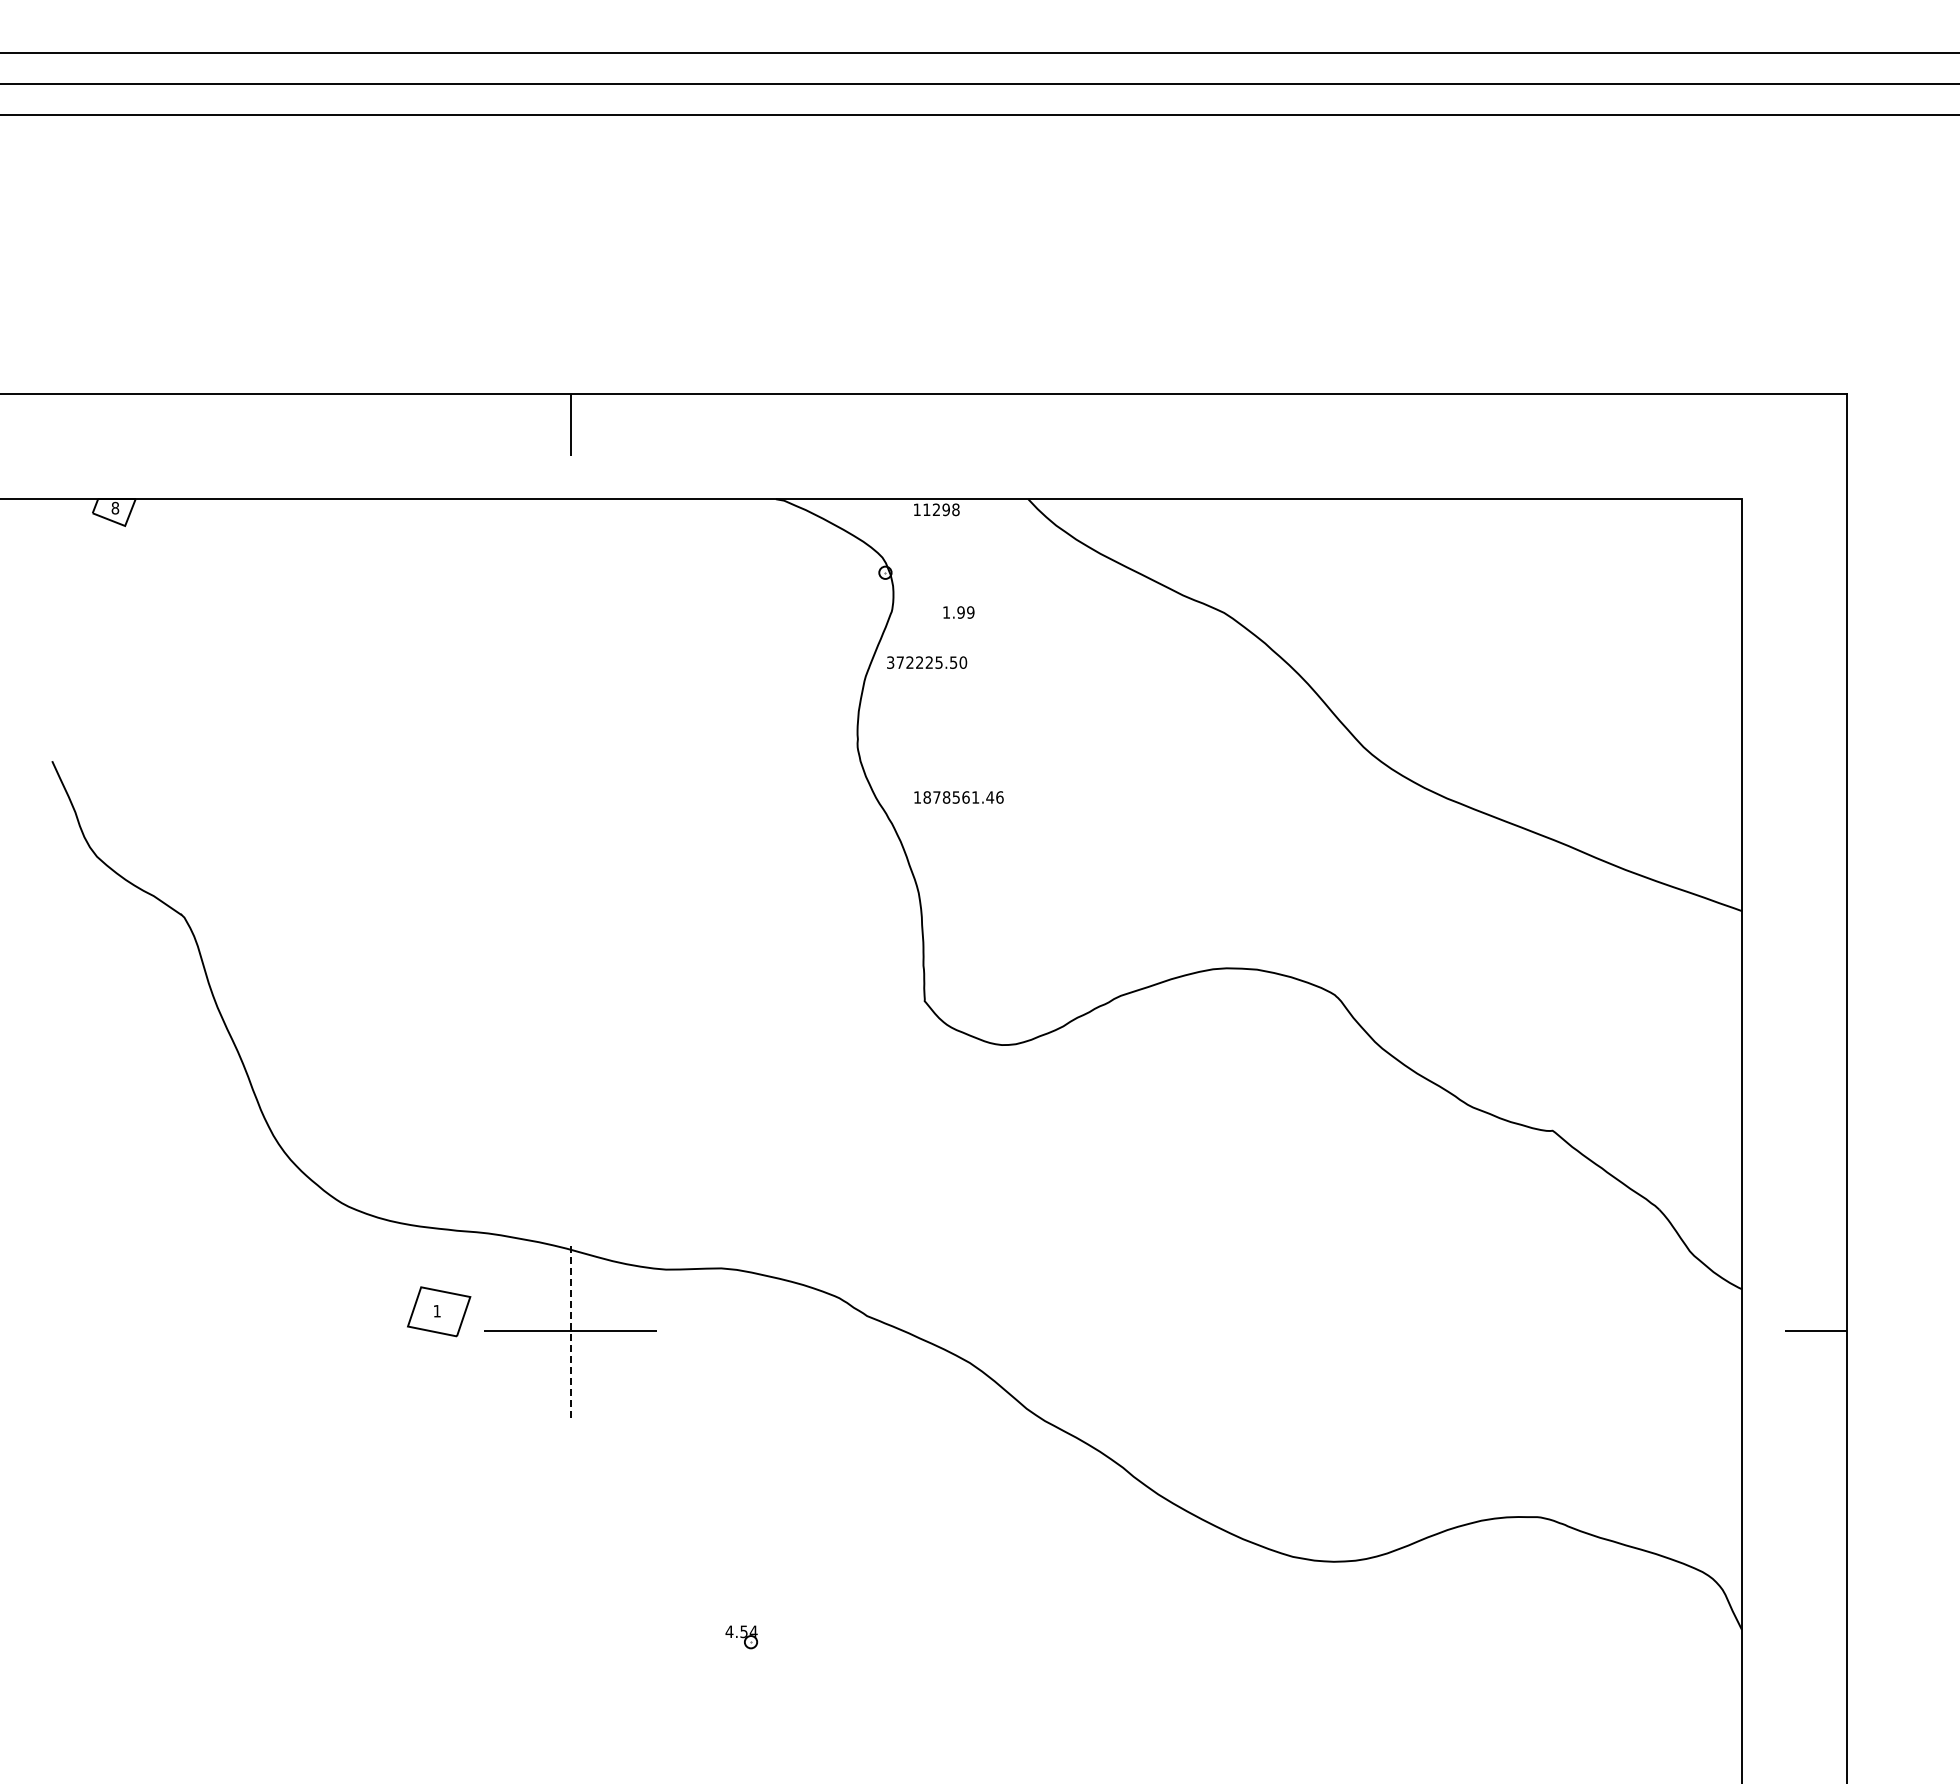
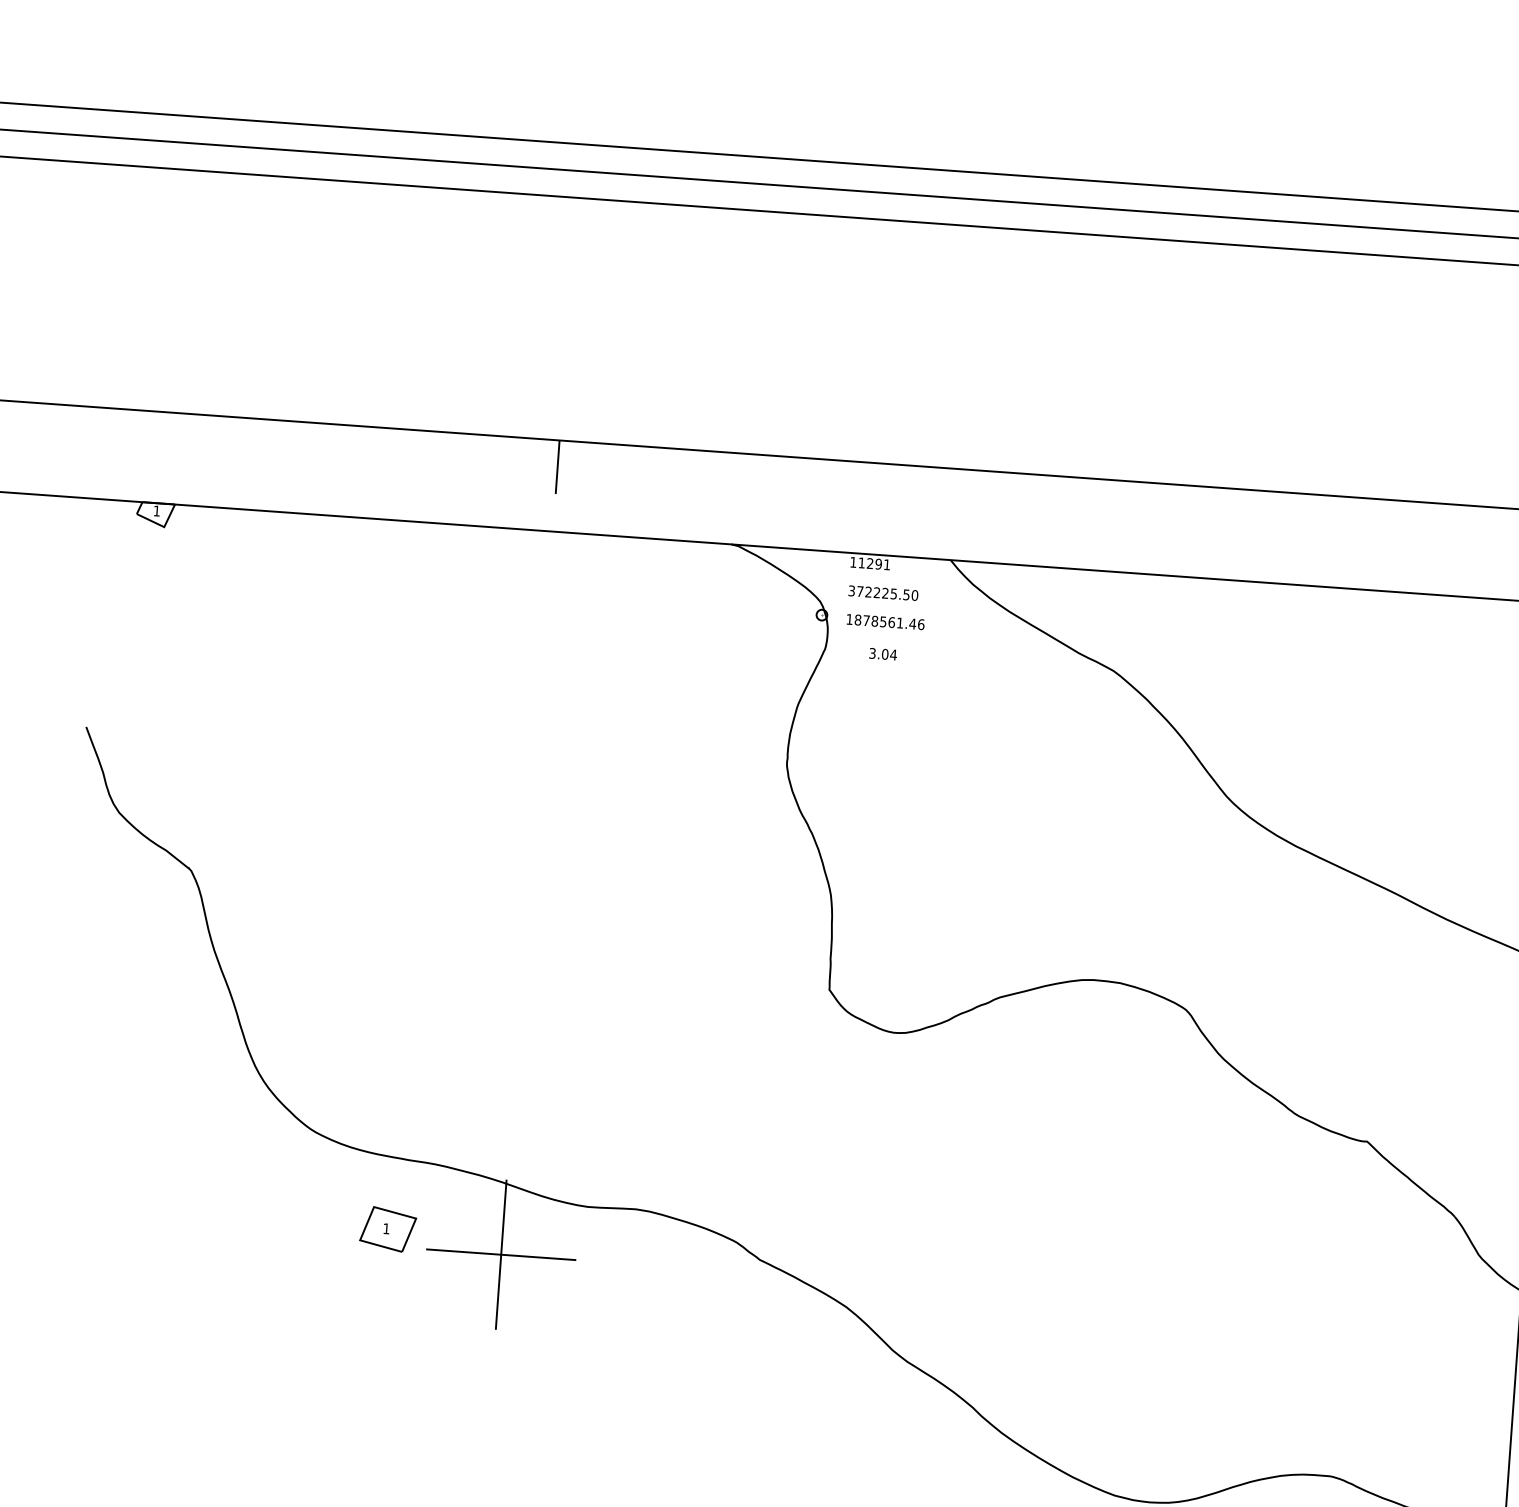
text: (115, 507) -> (157, 510), 8 -> 1
text: (955, 509) -> (886, 564), 11298 -> 11291
text: (958, 612) -> (882, 654), 1.99 -> 3.04
text: (927, 662) -> (883, 593), moved
text: (958, 797) -> (885, 622), moved
line: (570, 1331) -> (501, 1254), dashed -> solid

